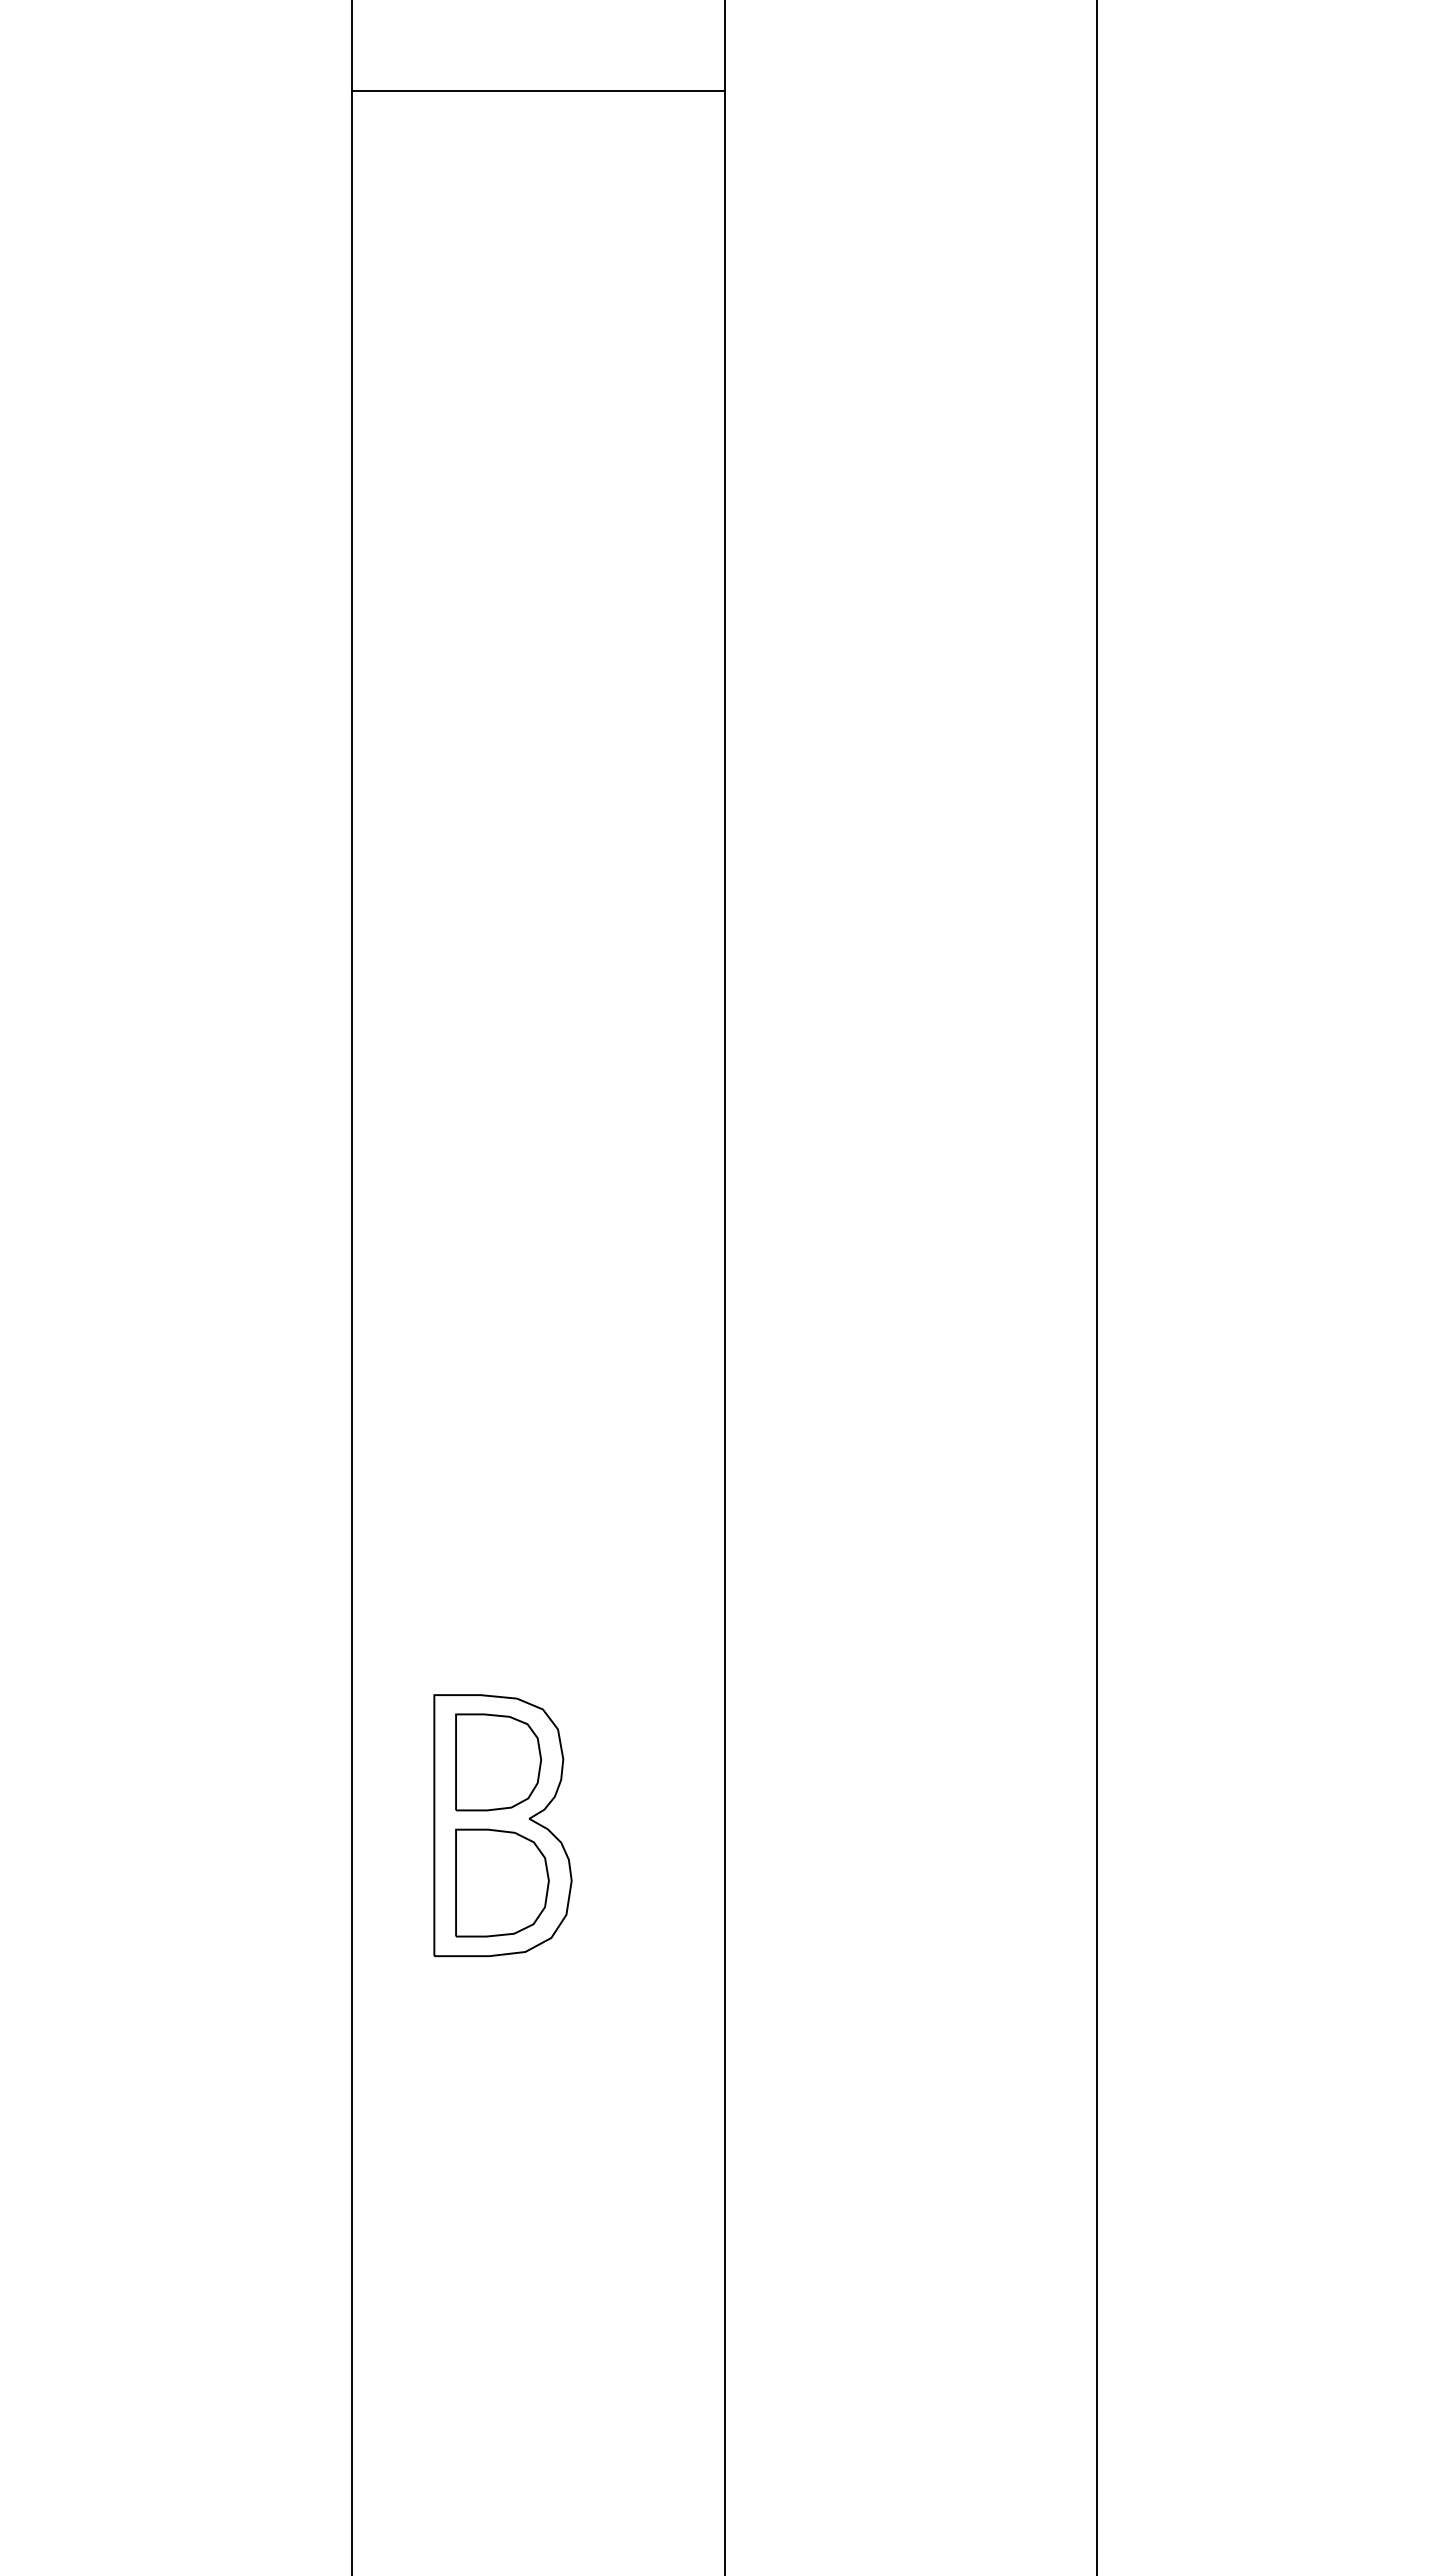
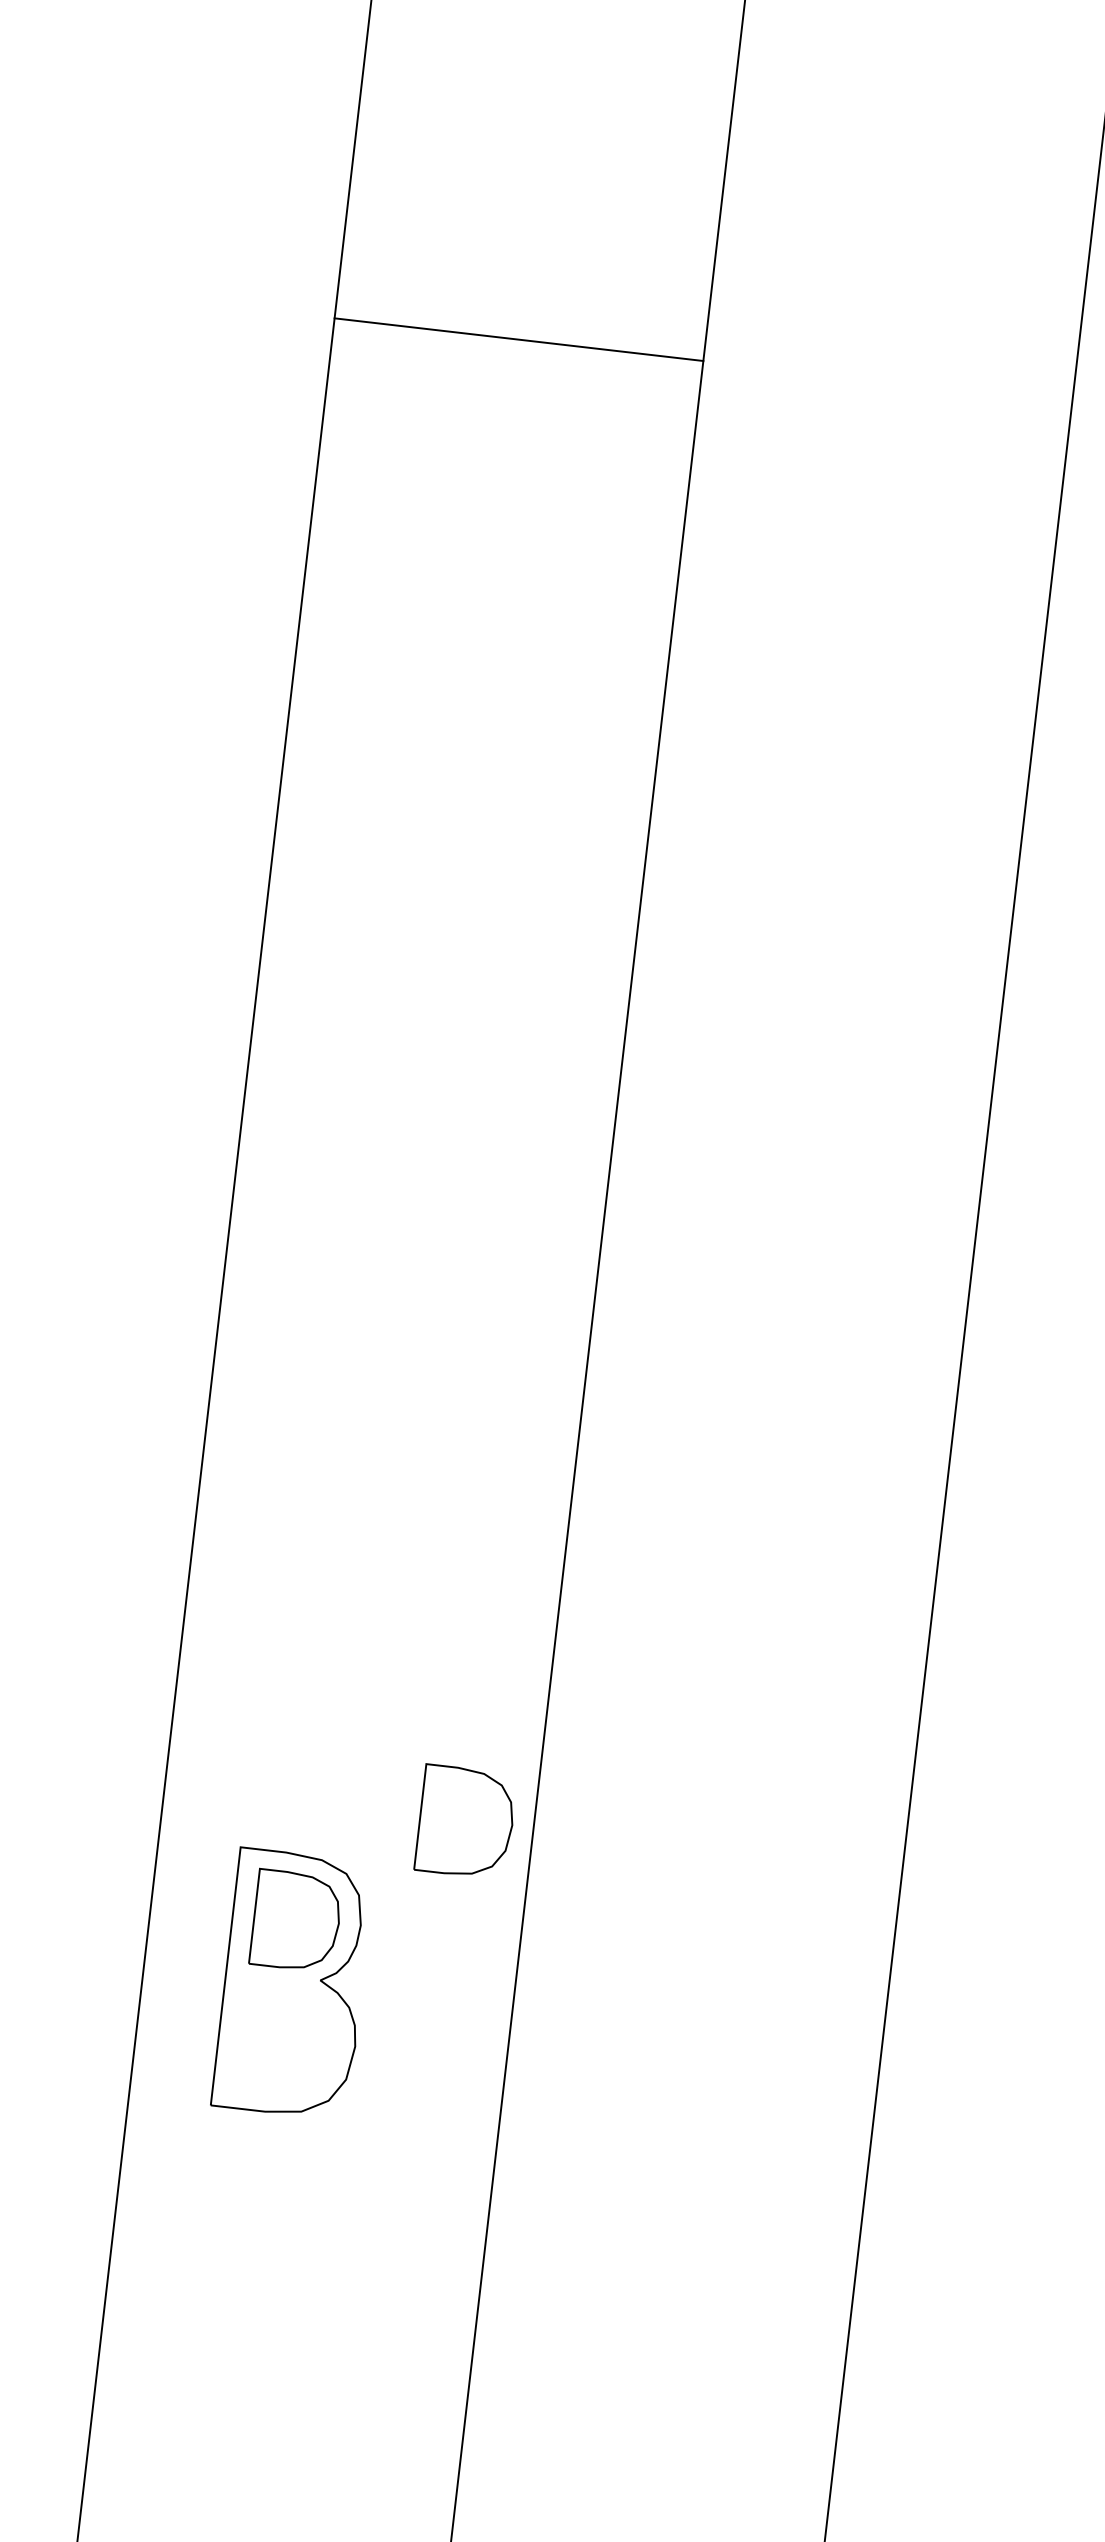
line: (537, 91) -> (518, 339), moved
part: (502, 1882) -> (466, 1821), moved

